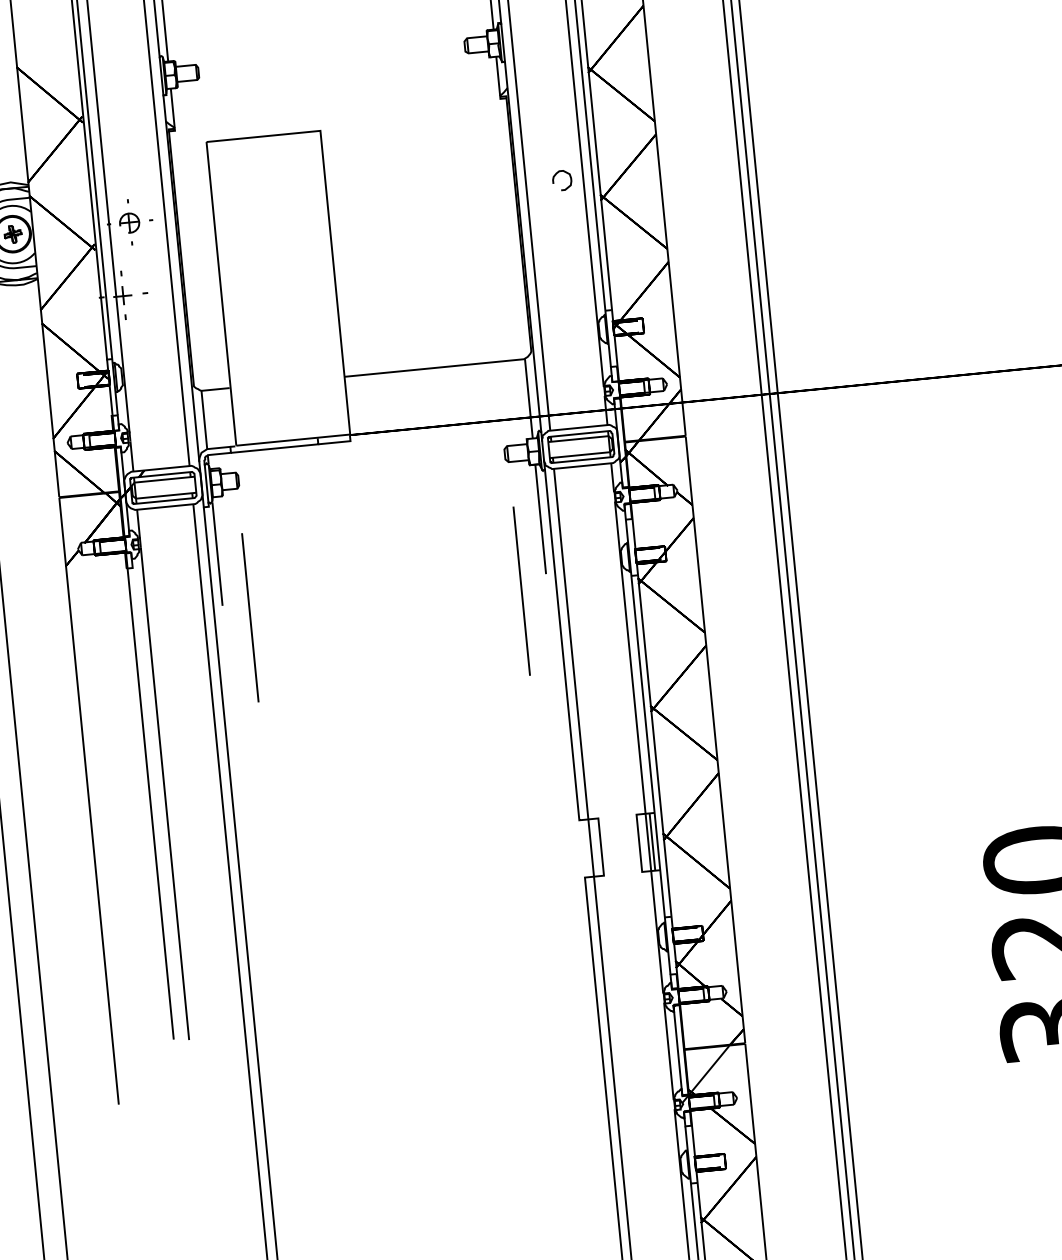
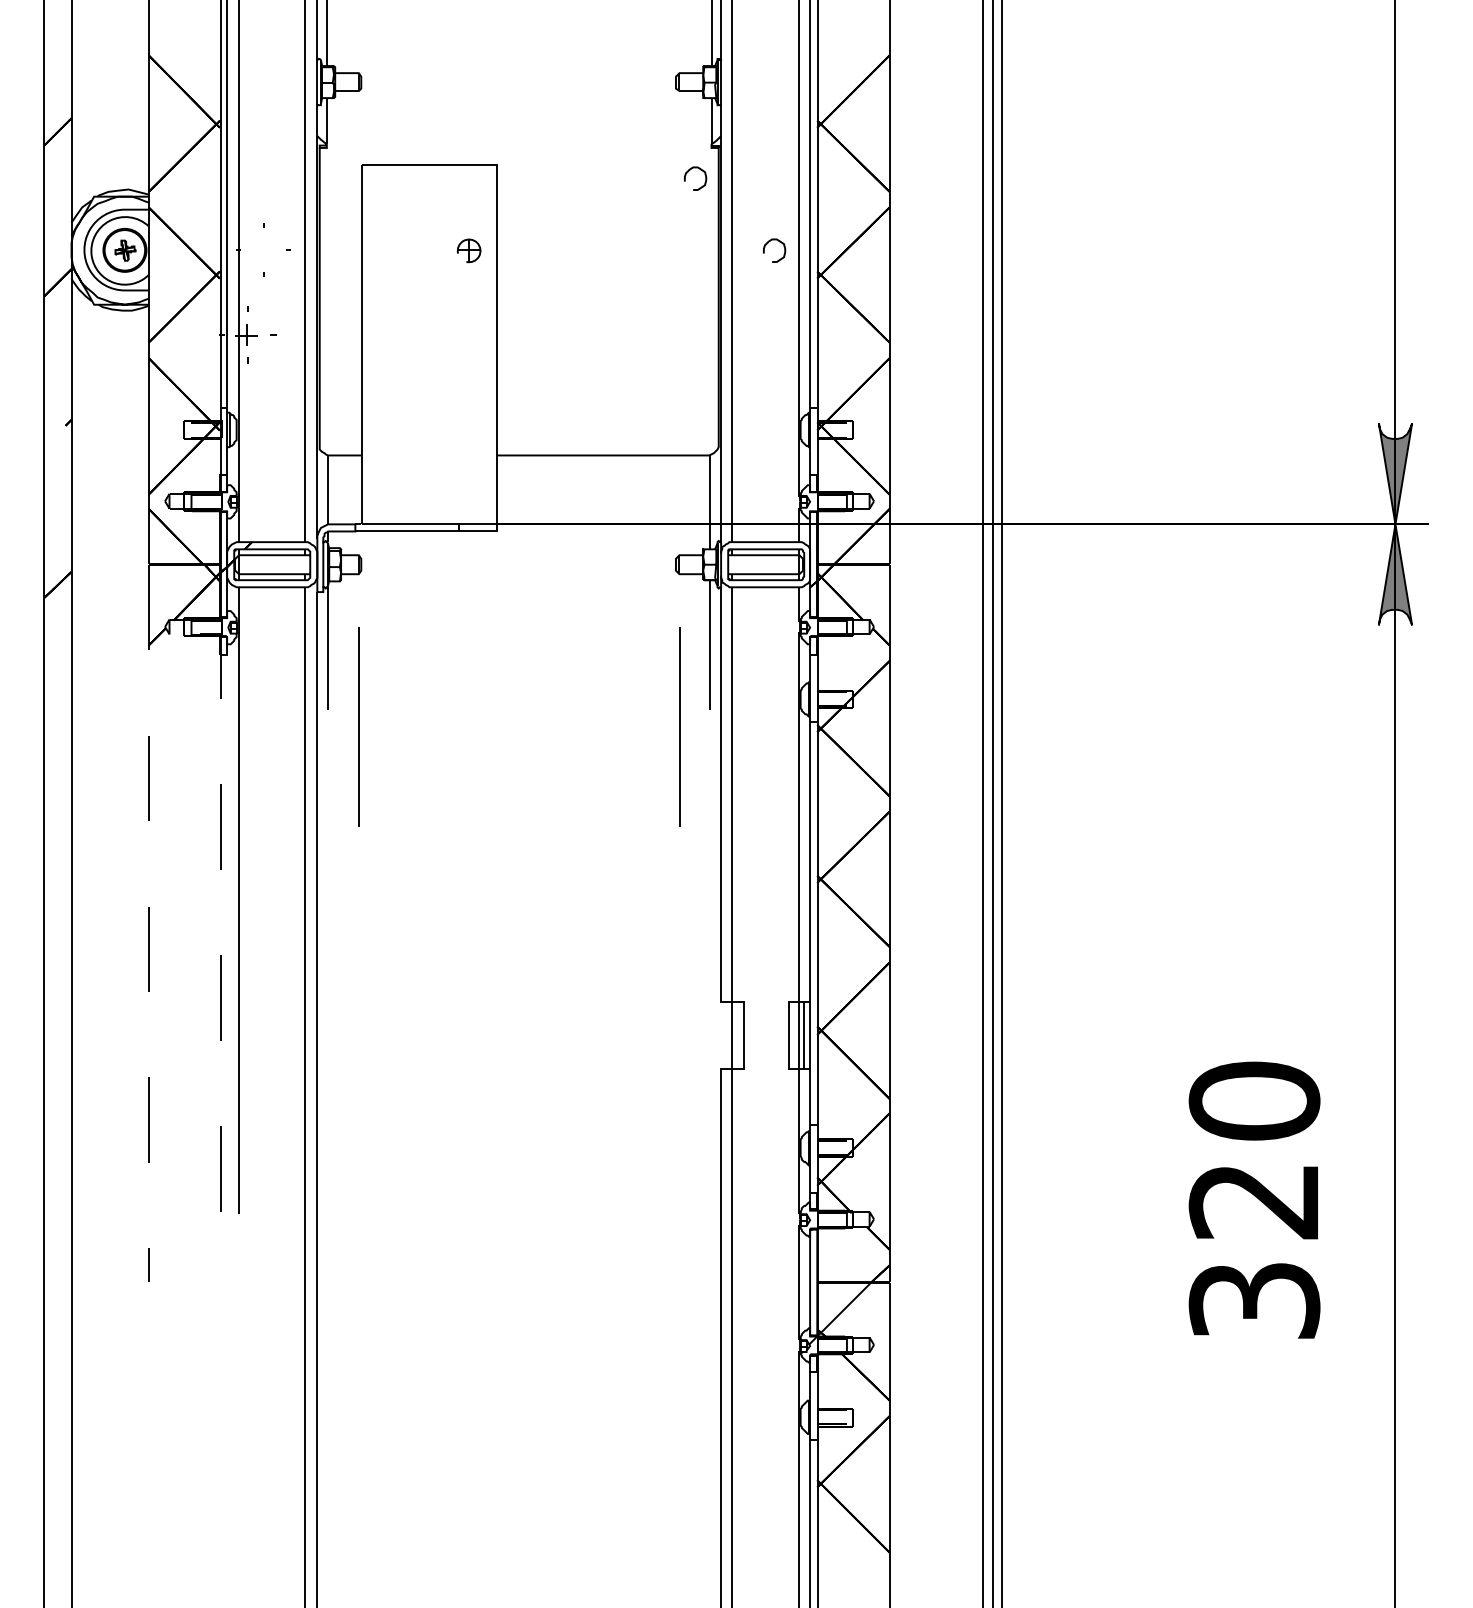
curve: (483, 120) -> (689, 171), added
part: (129, 222) -> (468, 250), moved
line: (147, 772) -> (221, 896), solid -> dashed
line: (89, 801) -> (149, 923), solid -> dashed

